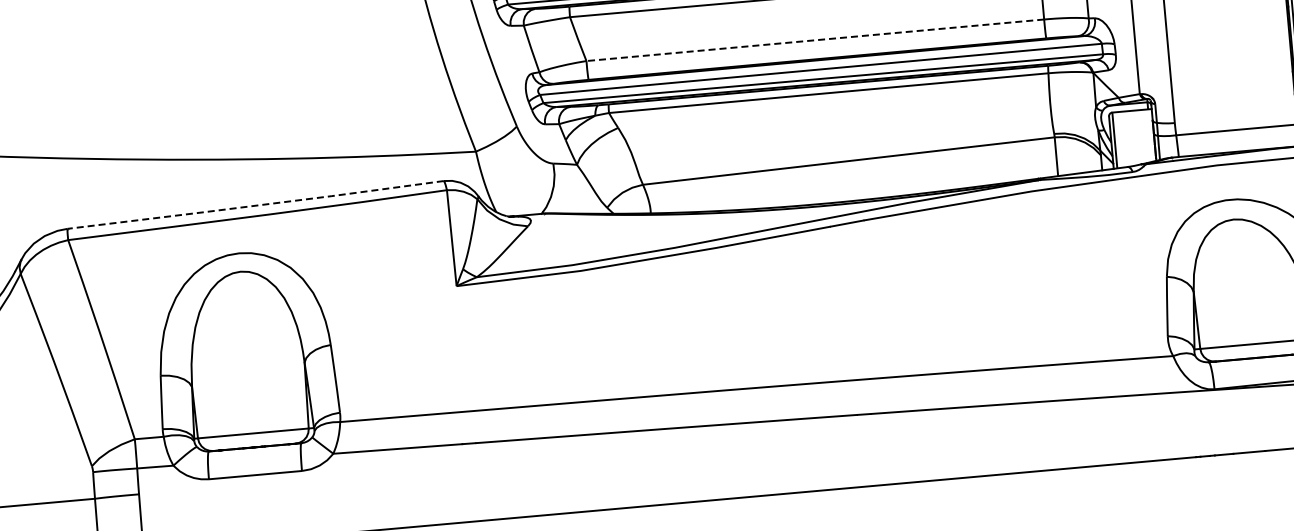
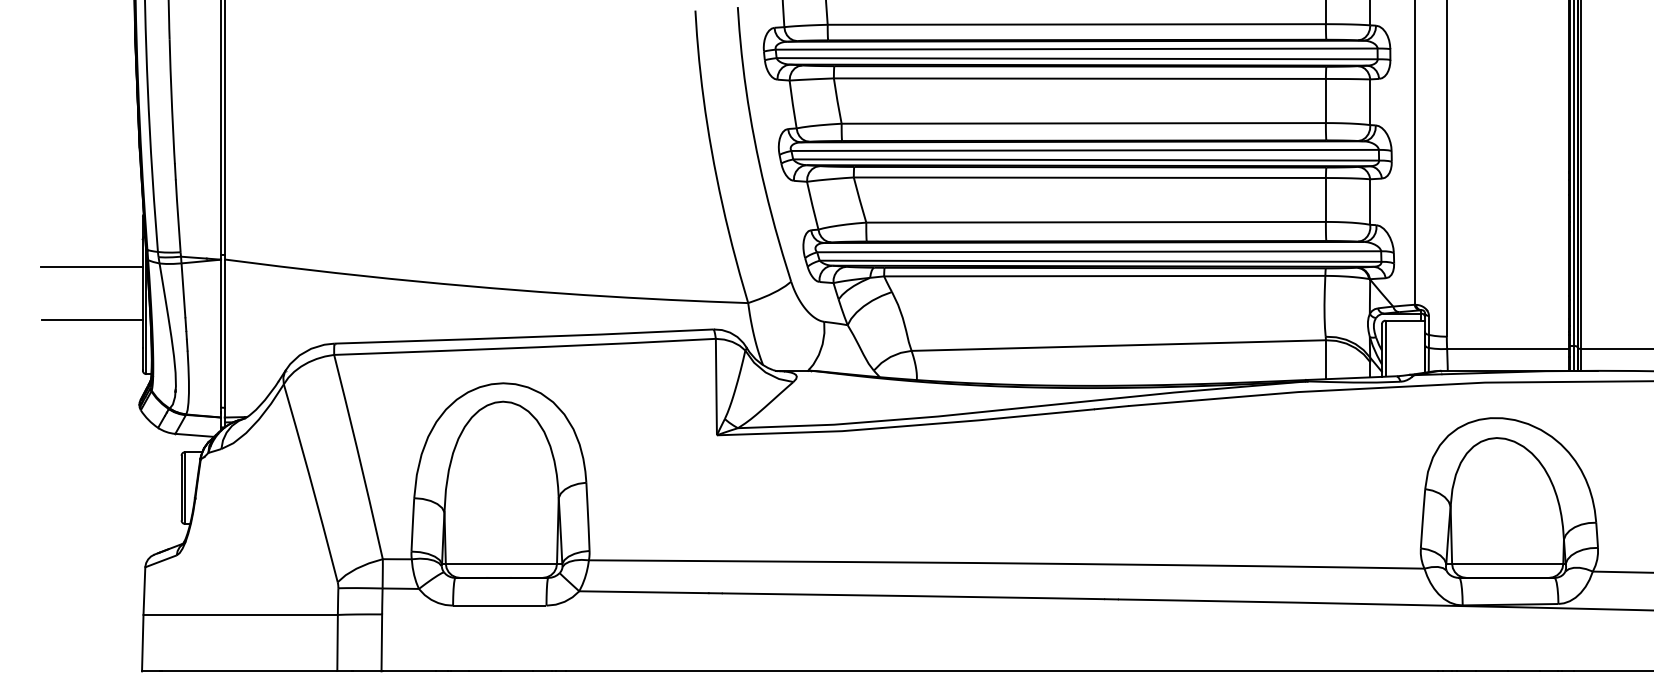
line: (814, 40) -> (1095, 222), dashed -> solid
line: (255, 205) -> (523, 337), dashed -> solid

